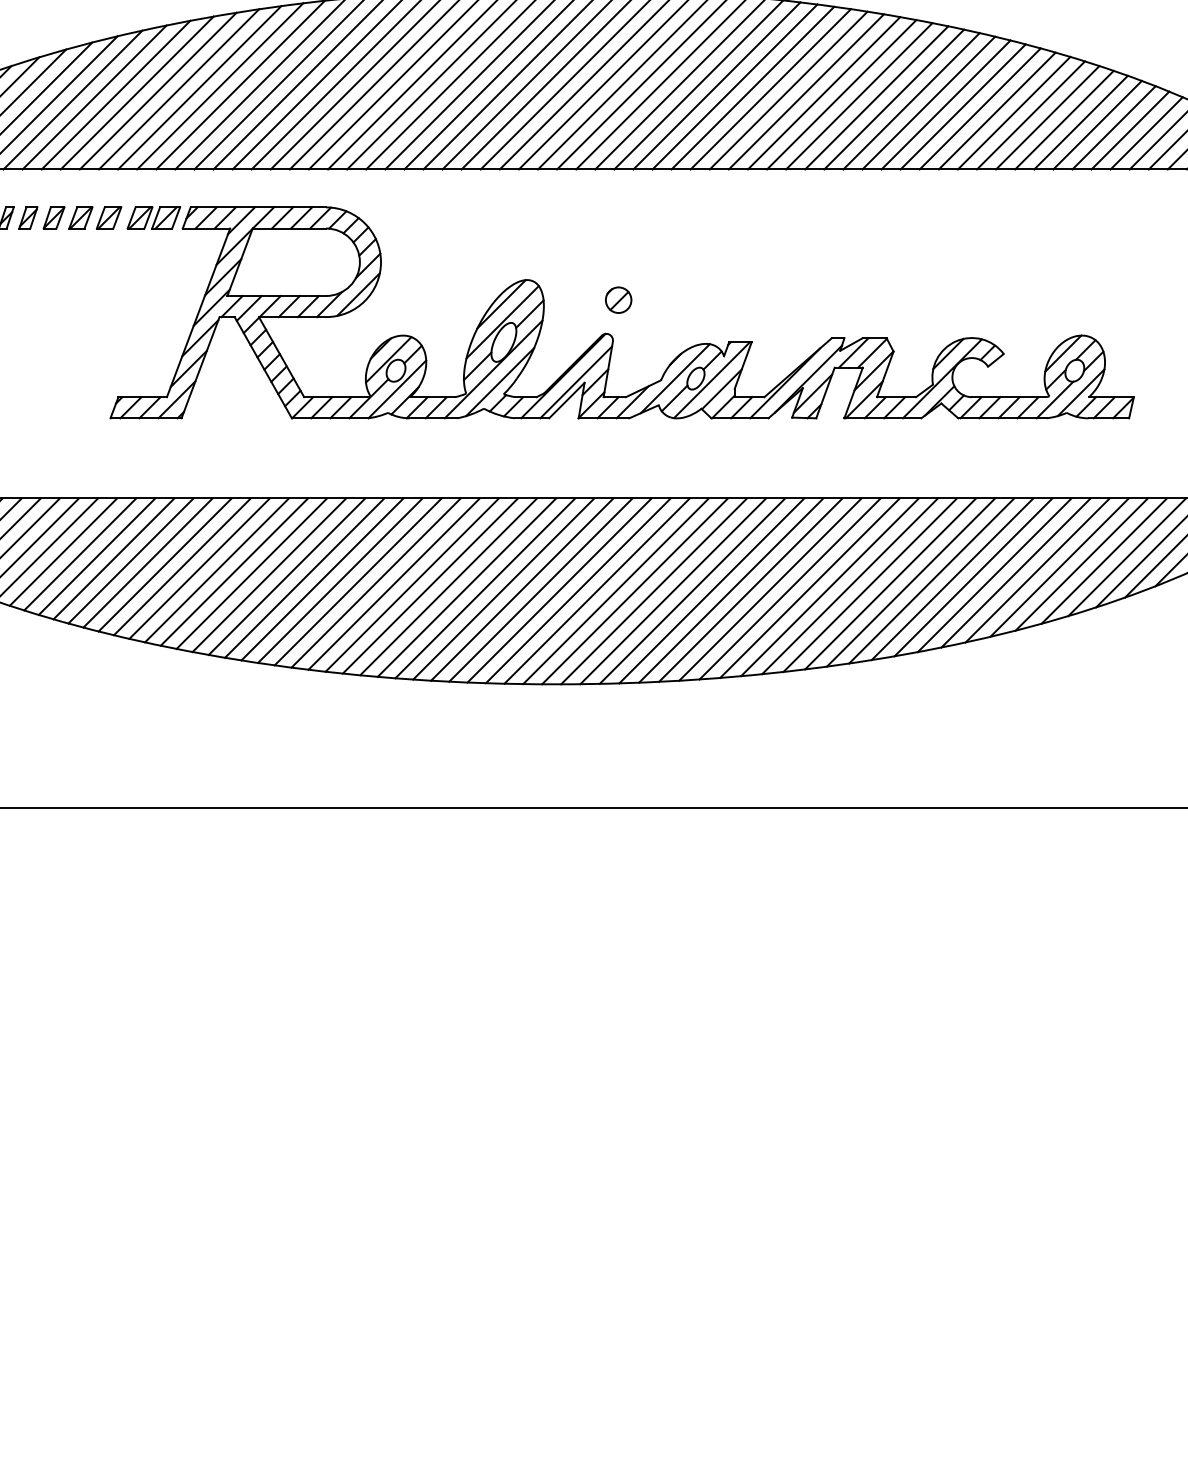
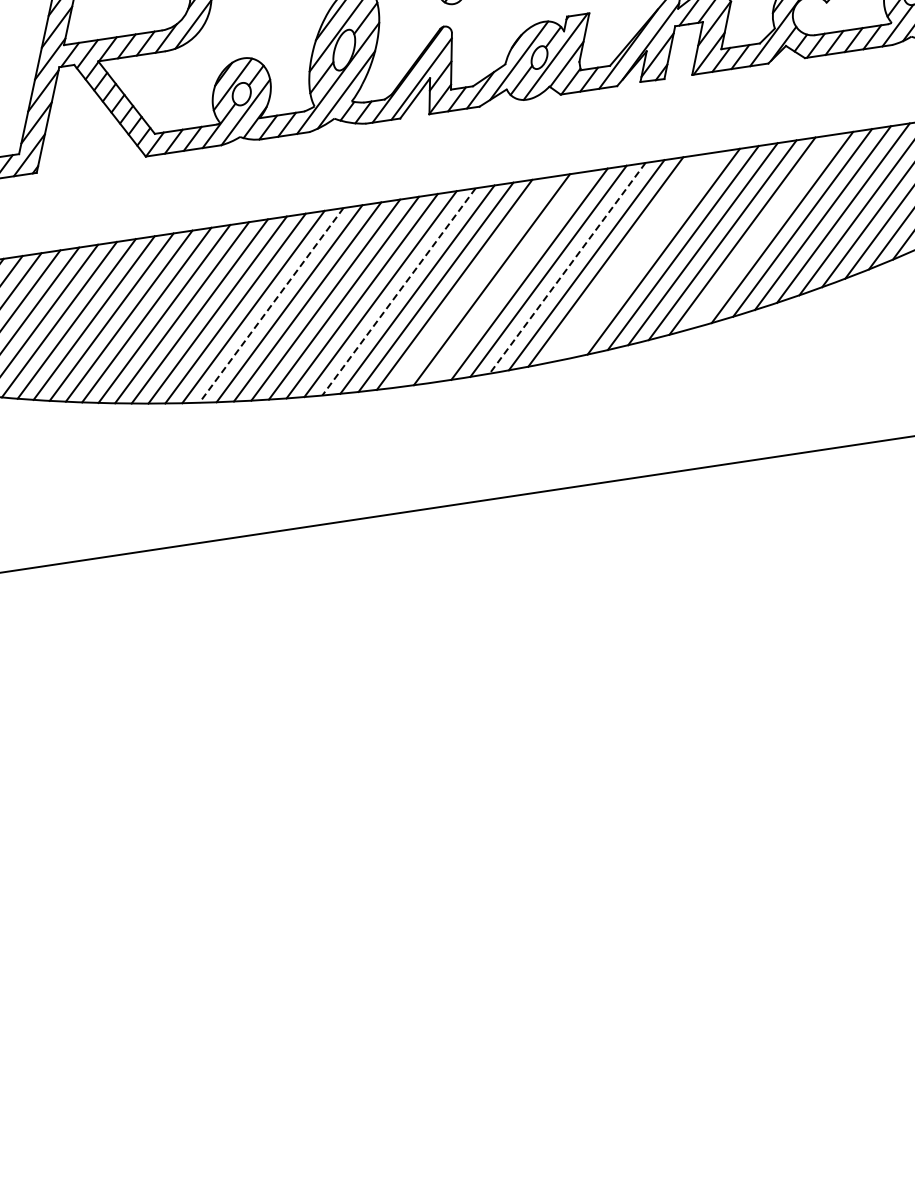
line: (890, 583) -> (762, 231), removed
line: (393, 584) -> (270, 305), solid -> dashed
line: (522, 589) -> (399, 291), solid -> dashed
line: (750, 589) -> (624, 258), removed
line: (770, 589) -> (644, 255), removed
line: (596, 590) -> (472, 281), removed
line: (634, 591) -> (510, 277), removed
line: (692, 591) -> (567, 268), solid -> dashed

